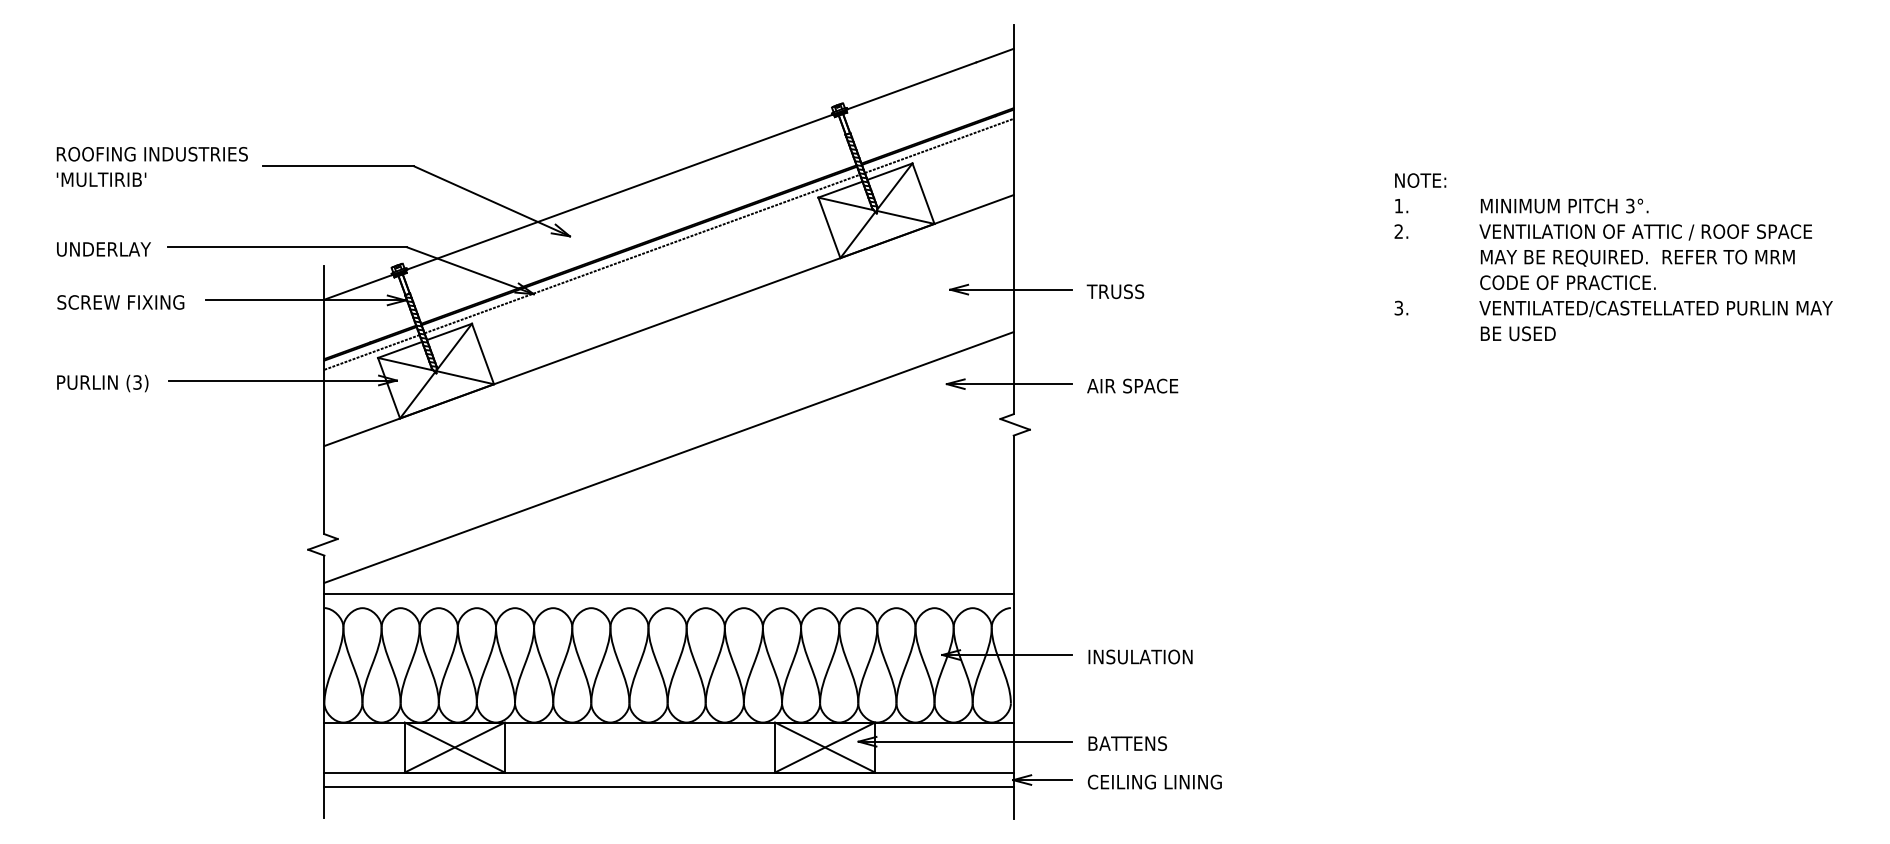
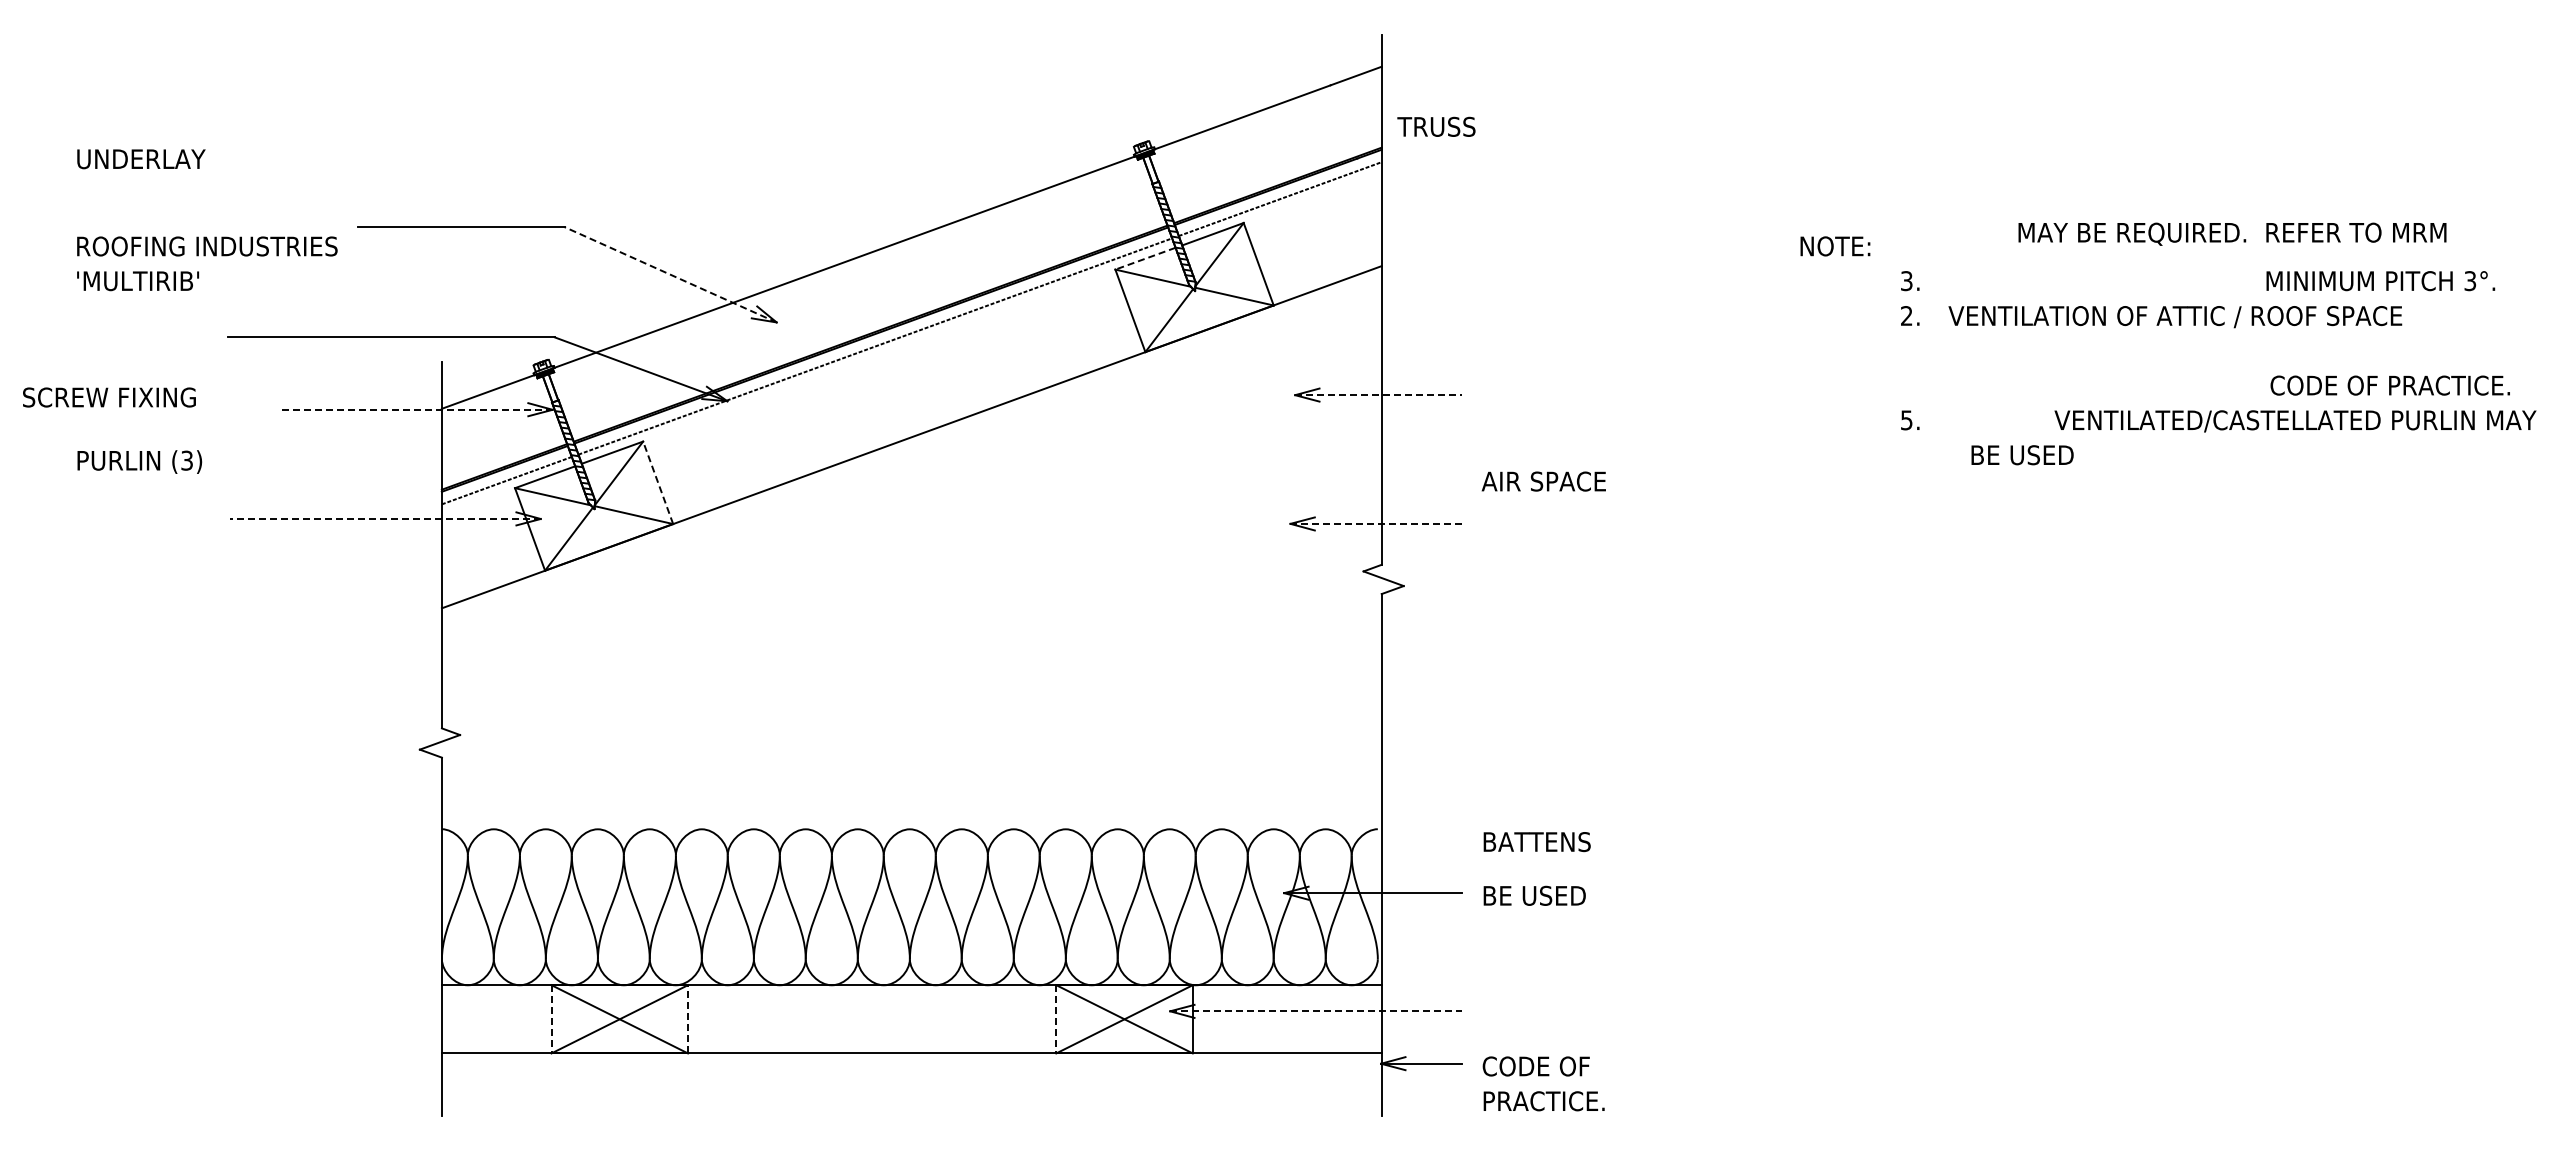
text: (152, 166) -> (207, 263), moved
text: (1420, 180) -> (1835, 246), moved
line: (840, 189) -> (1145, 258), solid -> dashed
line: (492, 201) -> (670, 274), solid -> dashed
text: (1398, 206) -> (1906, 281), 1. -> 3.
text: (1564, 206) -> (2380, 281), moved
text: (1645, 232) -> (2175, 317), moved
text: (104, 249) -> (141, 159), moved
text: (1637, 257) -> (2232, 233), moved
text: (1567, 282) -> (2389, 385), moved
line: (1011, 289) -> (1378, 395), solid -> dashed
text: (1115, 291) -> (1436, 126), moved
line: (305, 300) -> (416, 409), solid -> dashed
text: (120, 302) -> (109, 397), moved
text: (1398, 307) -> (1906, 419), 3. -> 5.
text: (1656, 309) -> (2295, 421), moved
text: (1518, 333) -> (2022, 455), moved
line: (483, 353) -> (658, 482), solid -> dashed
line: (282, 380) -> (384, 518), solid -> dashed
text: (102, 383) -> (139, 461), moved
line: (1009, 383) -> (1376, 523), solid -> dashed
text: (1132, 386) -> (1543, 481), moved
line: (668, 457) -> (911, 623), removed
line: (668, 593) -> (911, 809), removed
text: (1141, 656) -> (1555, 895), INSULATION -> BE USED
line: (965, 741) -> (1315, 1011), solid -> dashed
text: (1127, 744) -> (1536, 842), moved
line: (505, 746) -> (688, 1018), solid -> dashed
line: (404, 747) -> (551, 1019), solid -> dashed
line: (775, 747) -> (1056, 1019), solid -> dashed
line: (668, 786) -> (911, 1072), removed
text: (1155, 794) -> (1574, 1083), CEILING LINING -> CODE OF PRACTICE.

